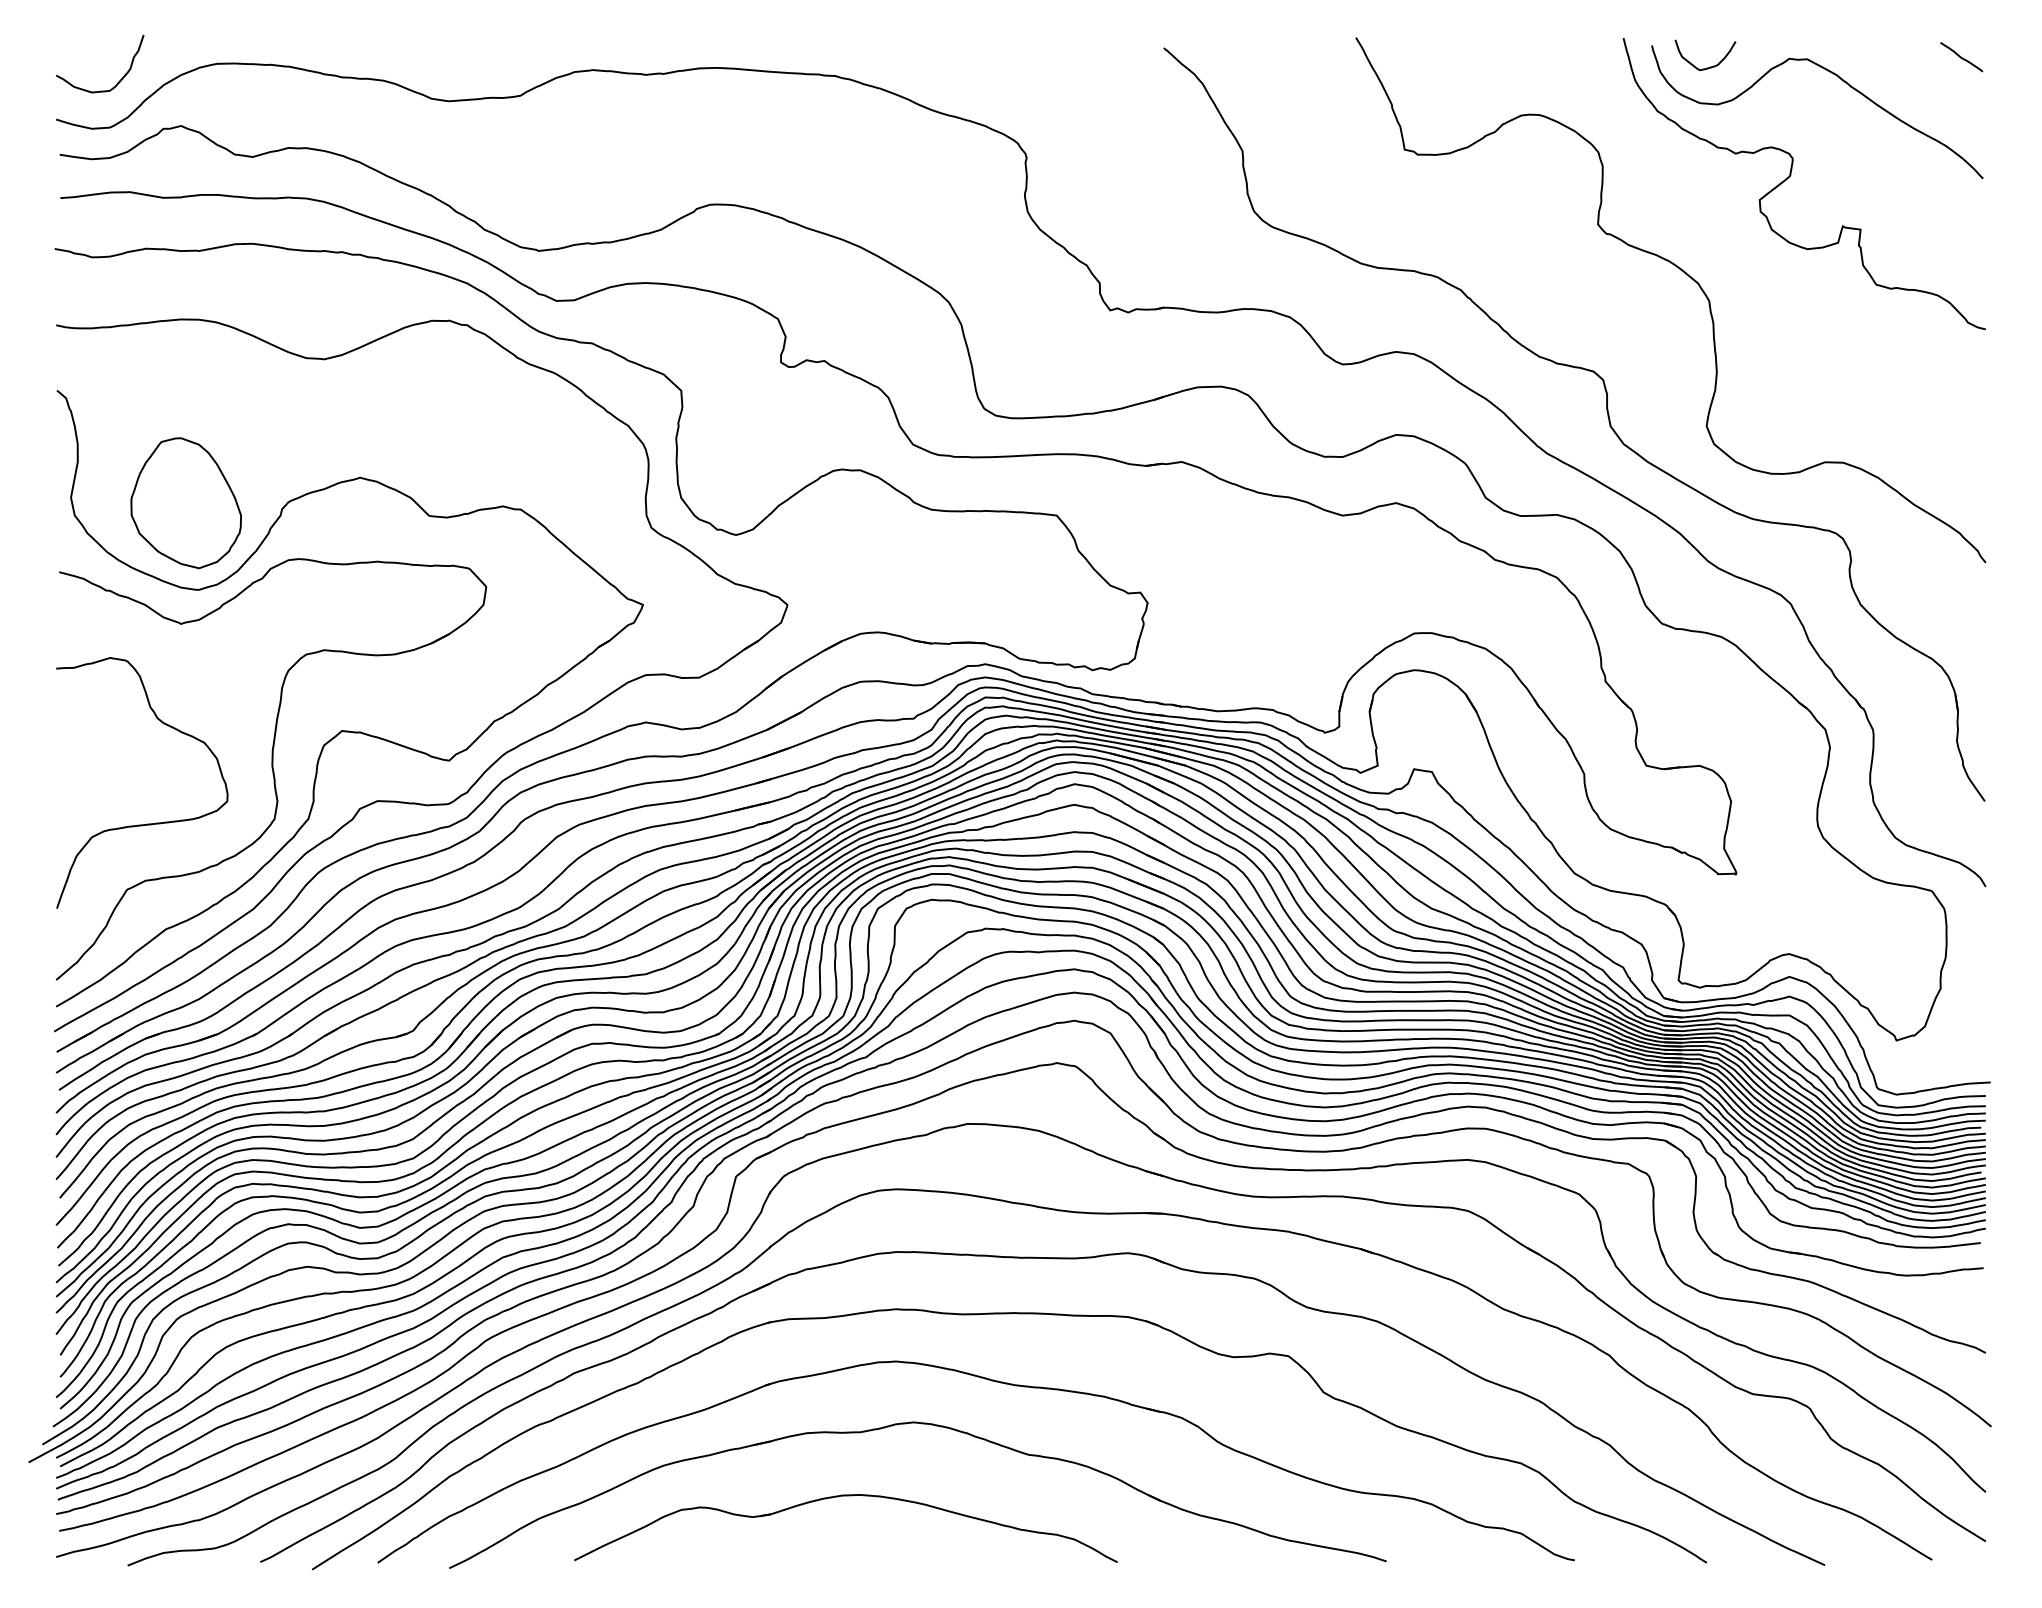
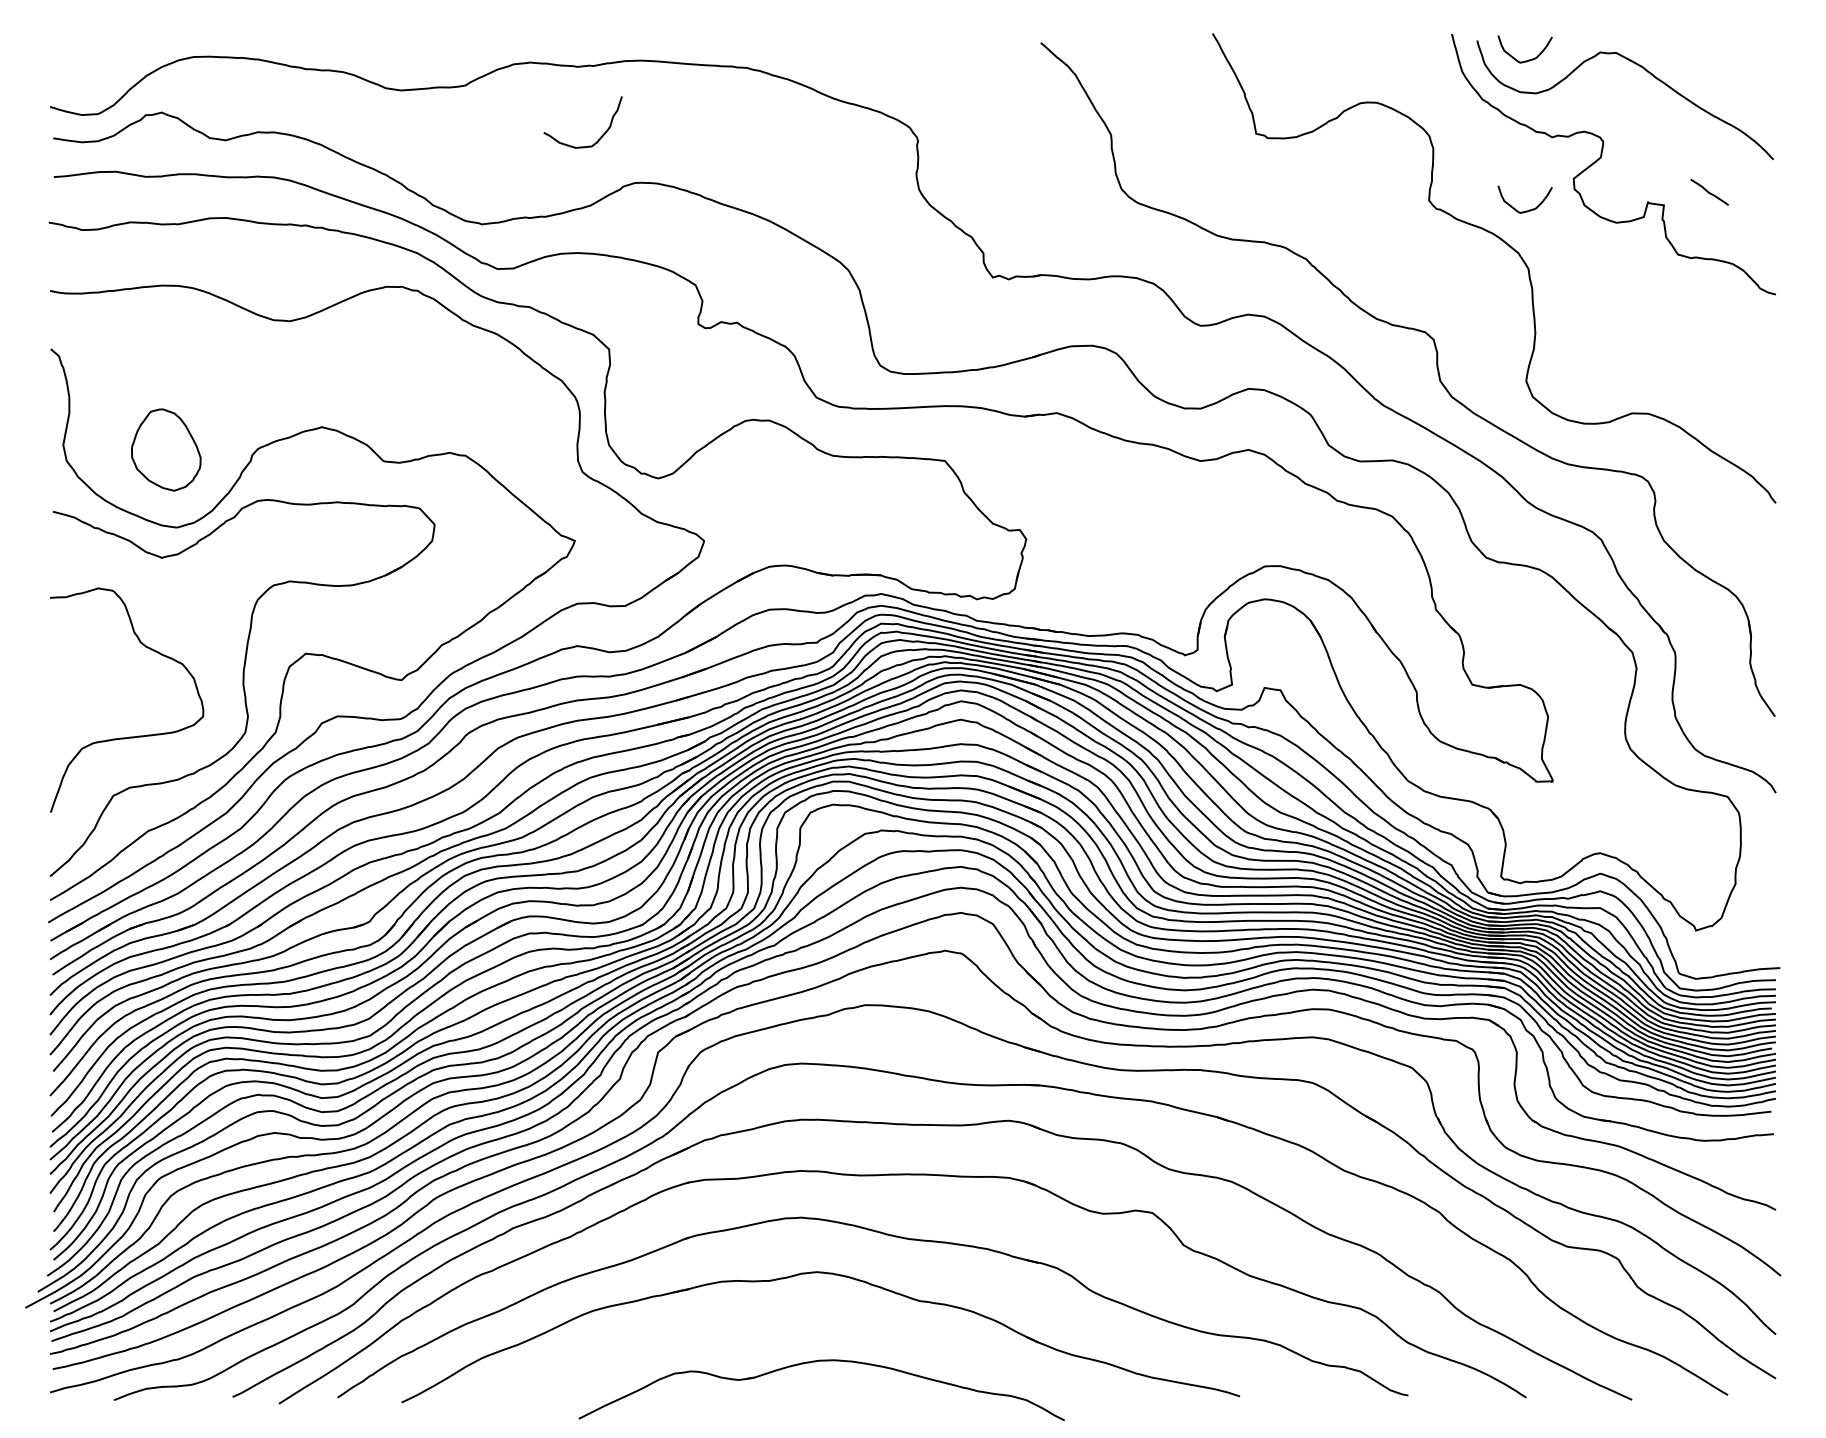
curve: (1961, 57) -> (1709, 192), moved
curve: (118, 81) -> (599, 138), moved
curve: (1706, 235) -> (1526, 210), added
part: (185, 503) -> (165, 450), size x0.7
part: (838, 1497) -> (815, 1362), moved

